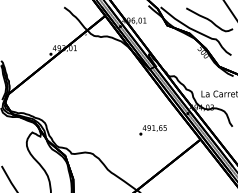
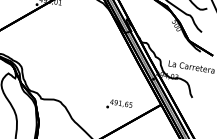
text: (152, 130) -> (118, 105), moved

